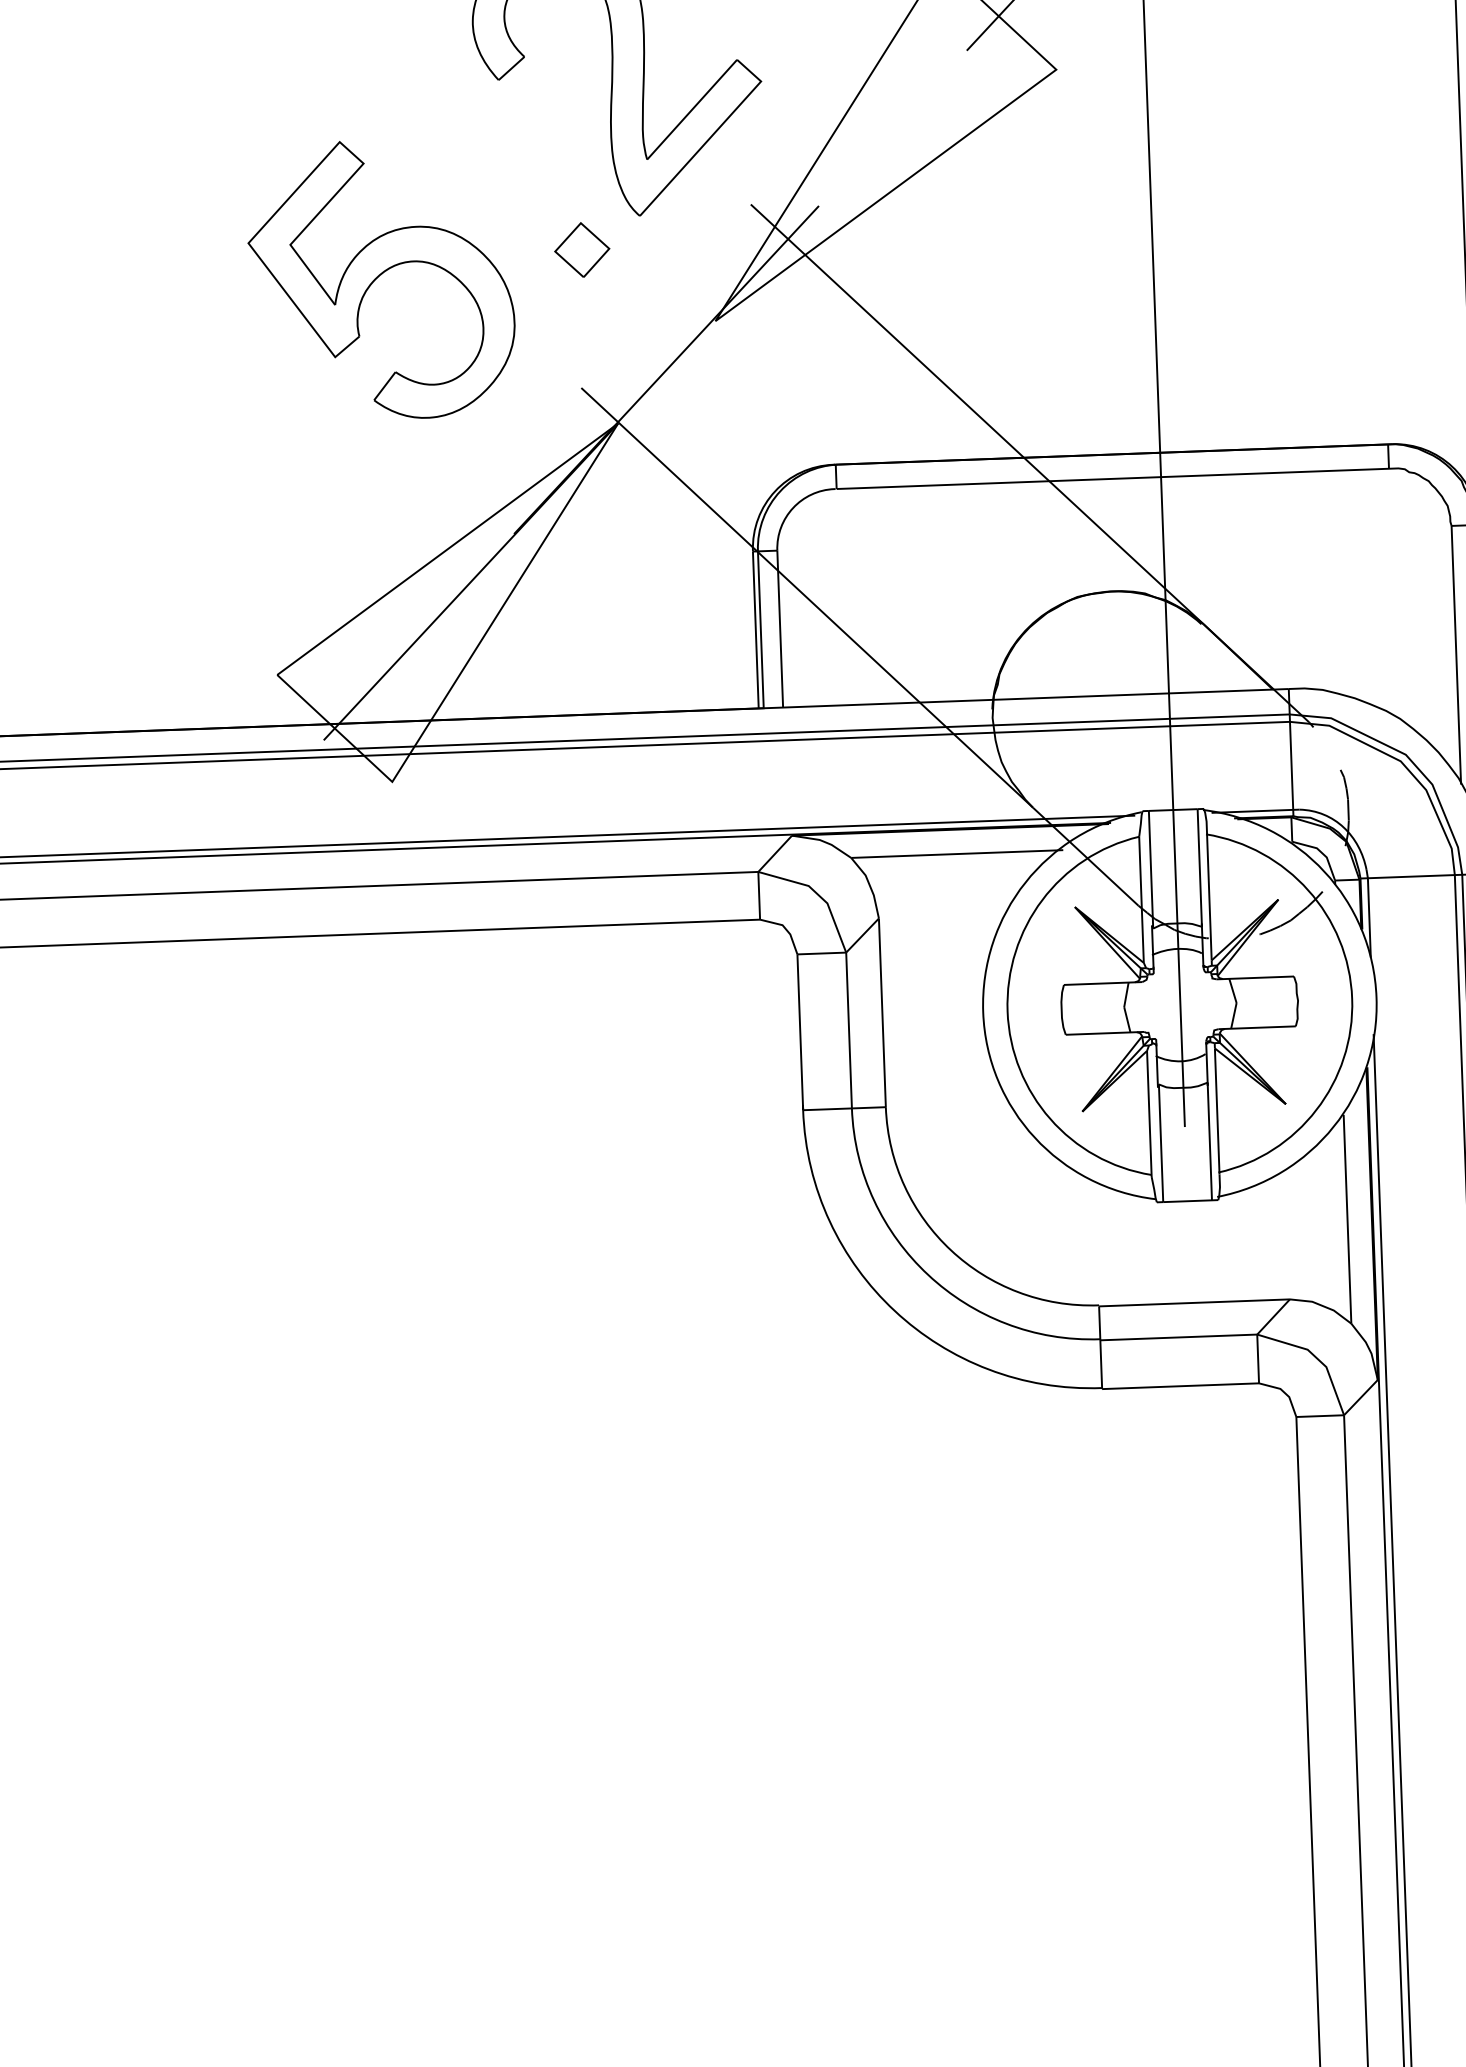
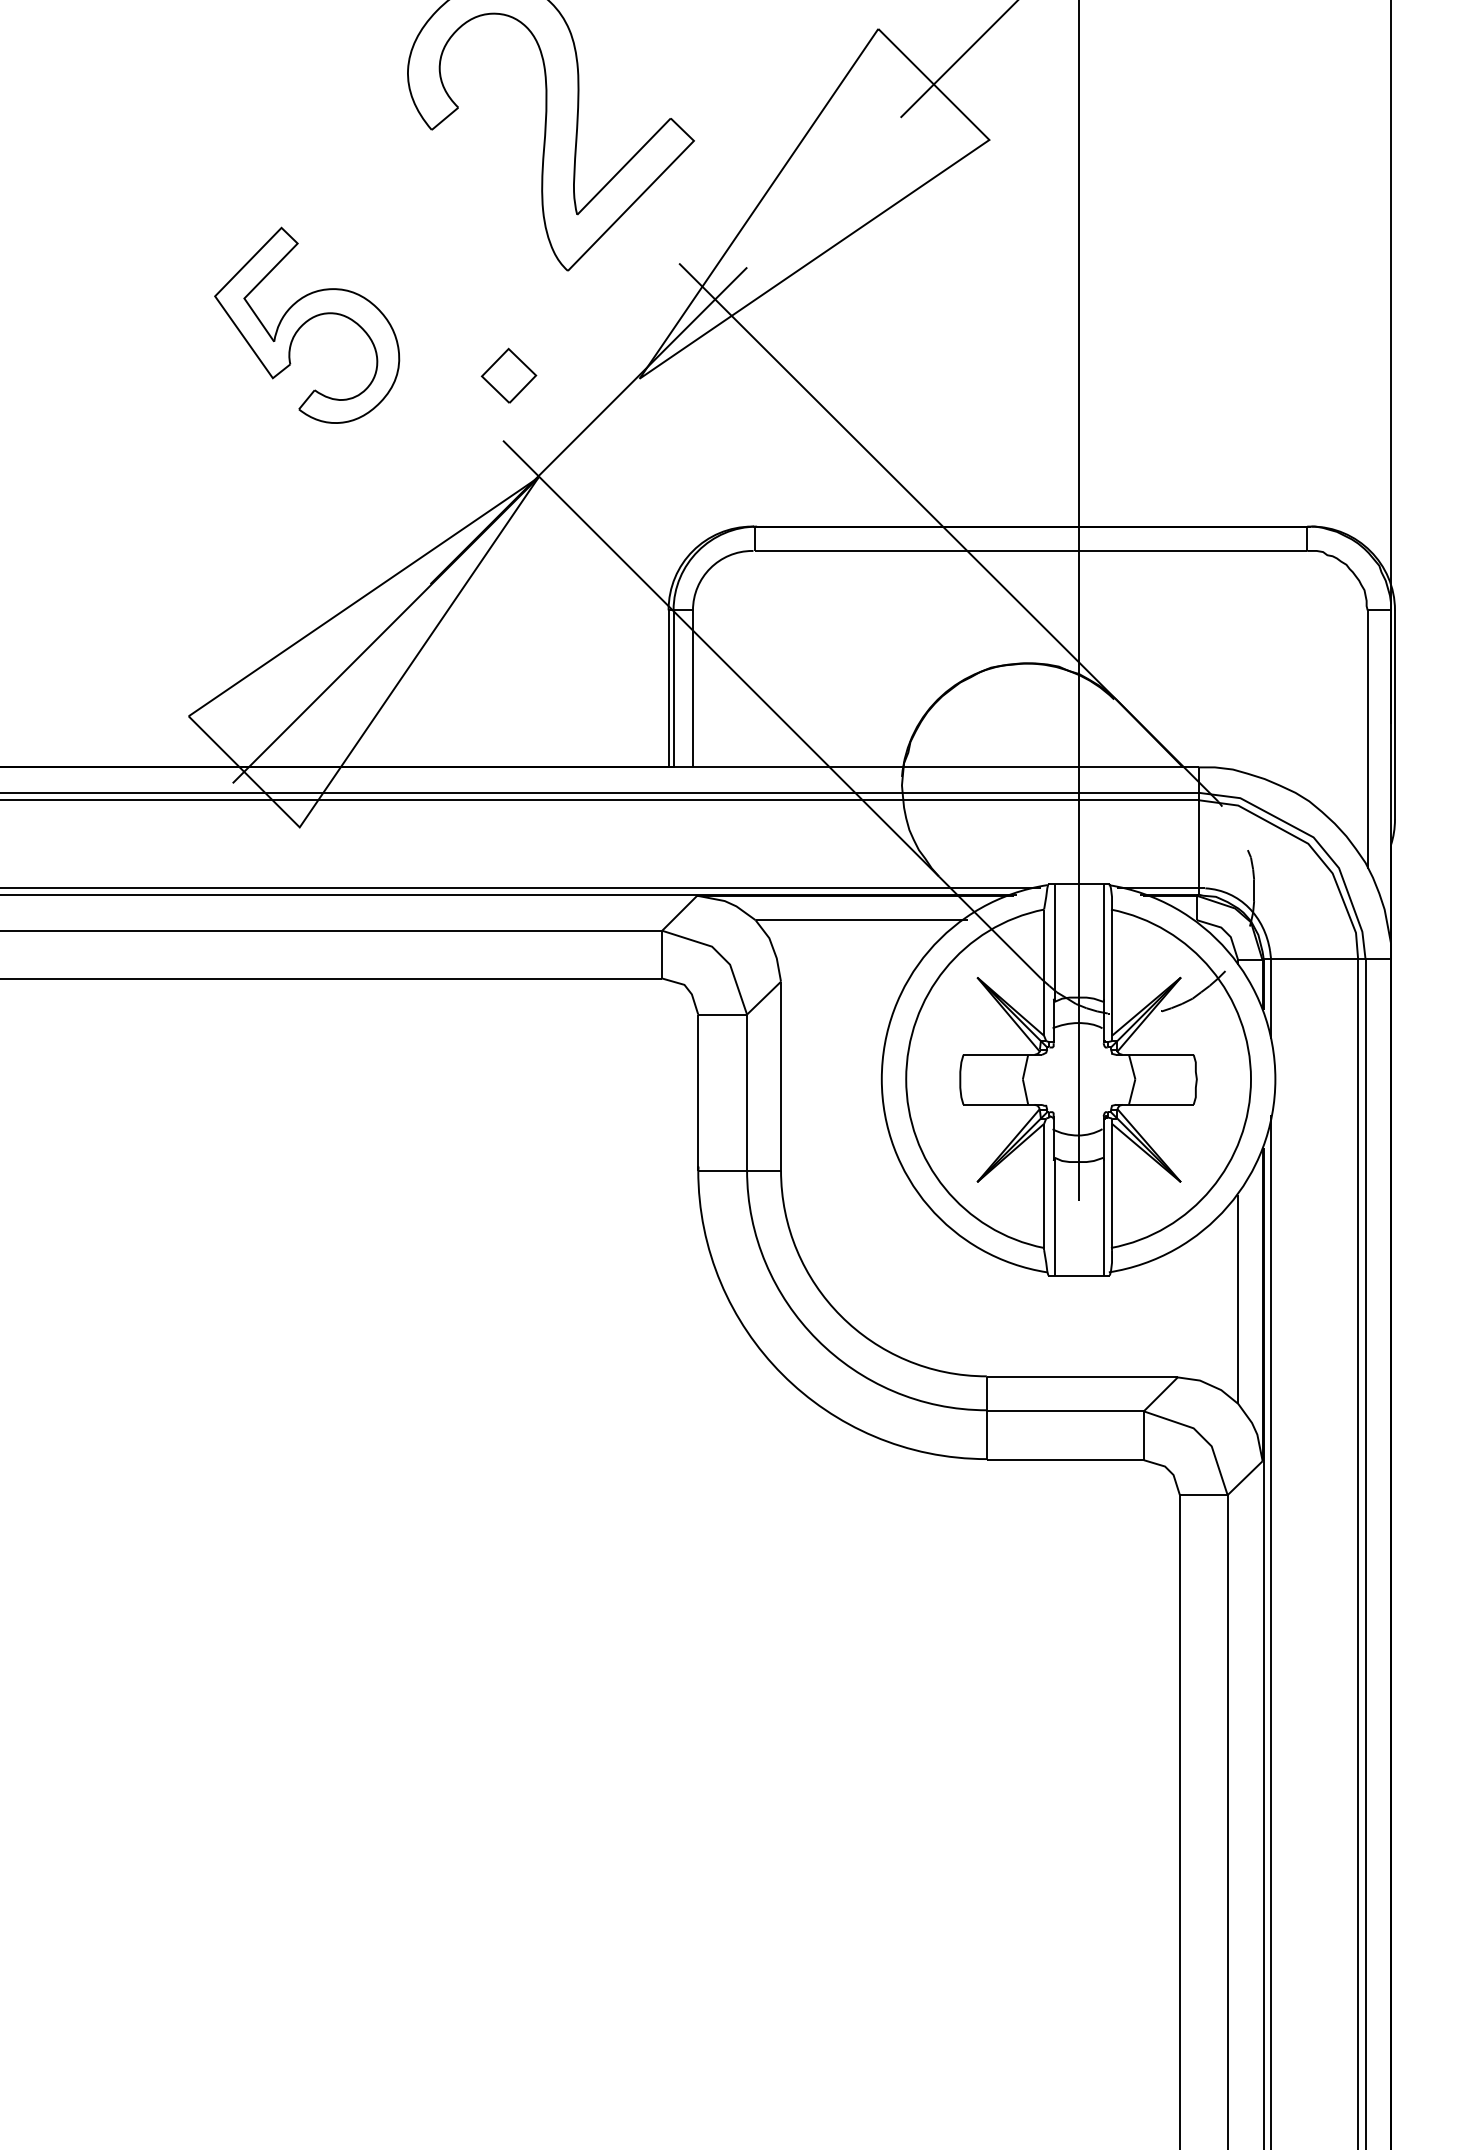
part: (581, 249) -> (508, 375), moved
part: (380, 280) -> (306, 325), size x0.7

